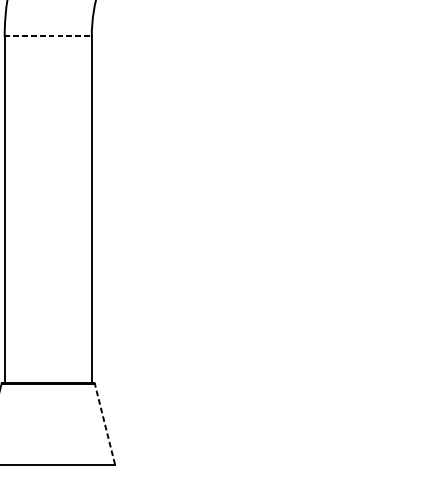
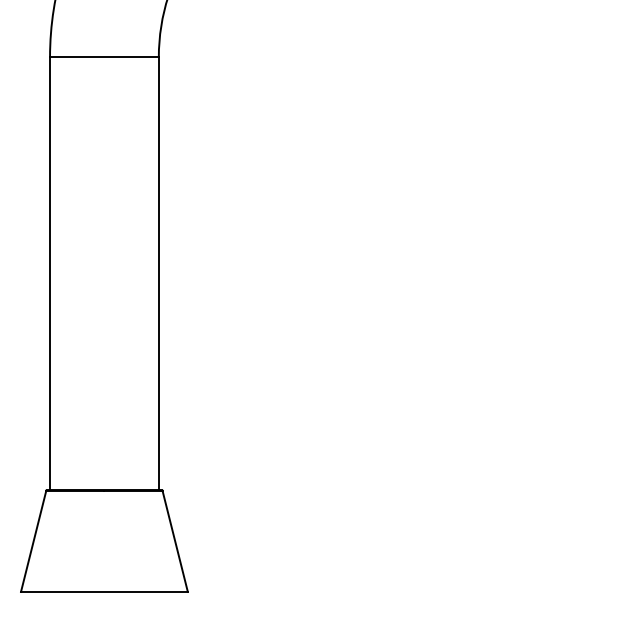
line: (48, 36) -> (104, 57), dashed -> solid
line: (105, 423) -> (175, 540), dashed -> solid

